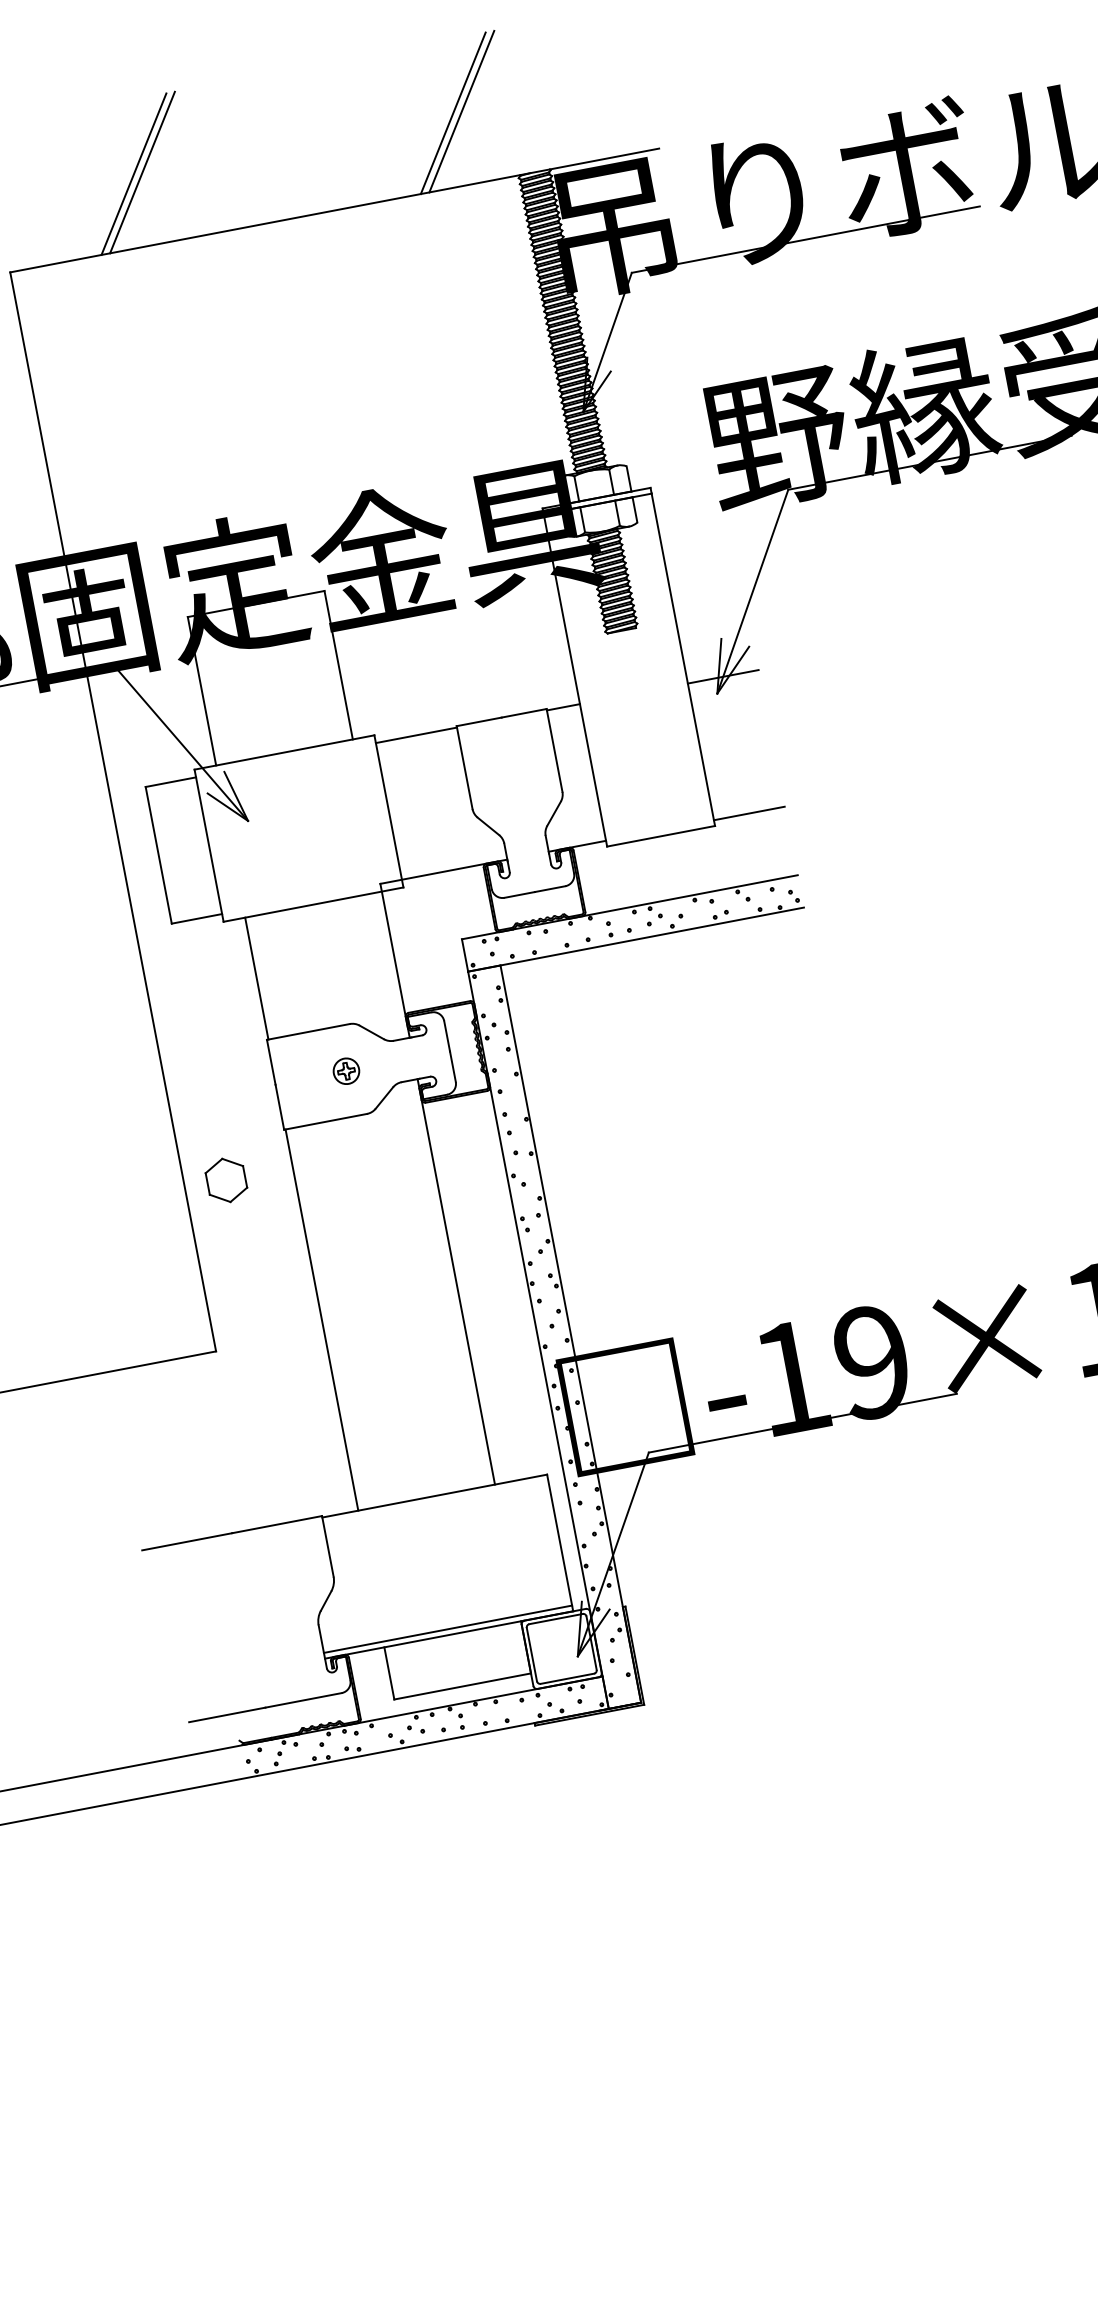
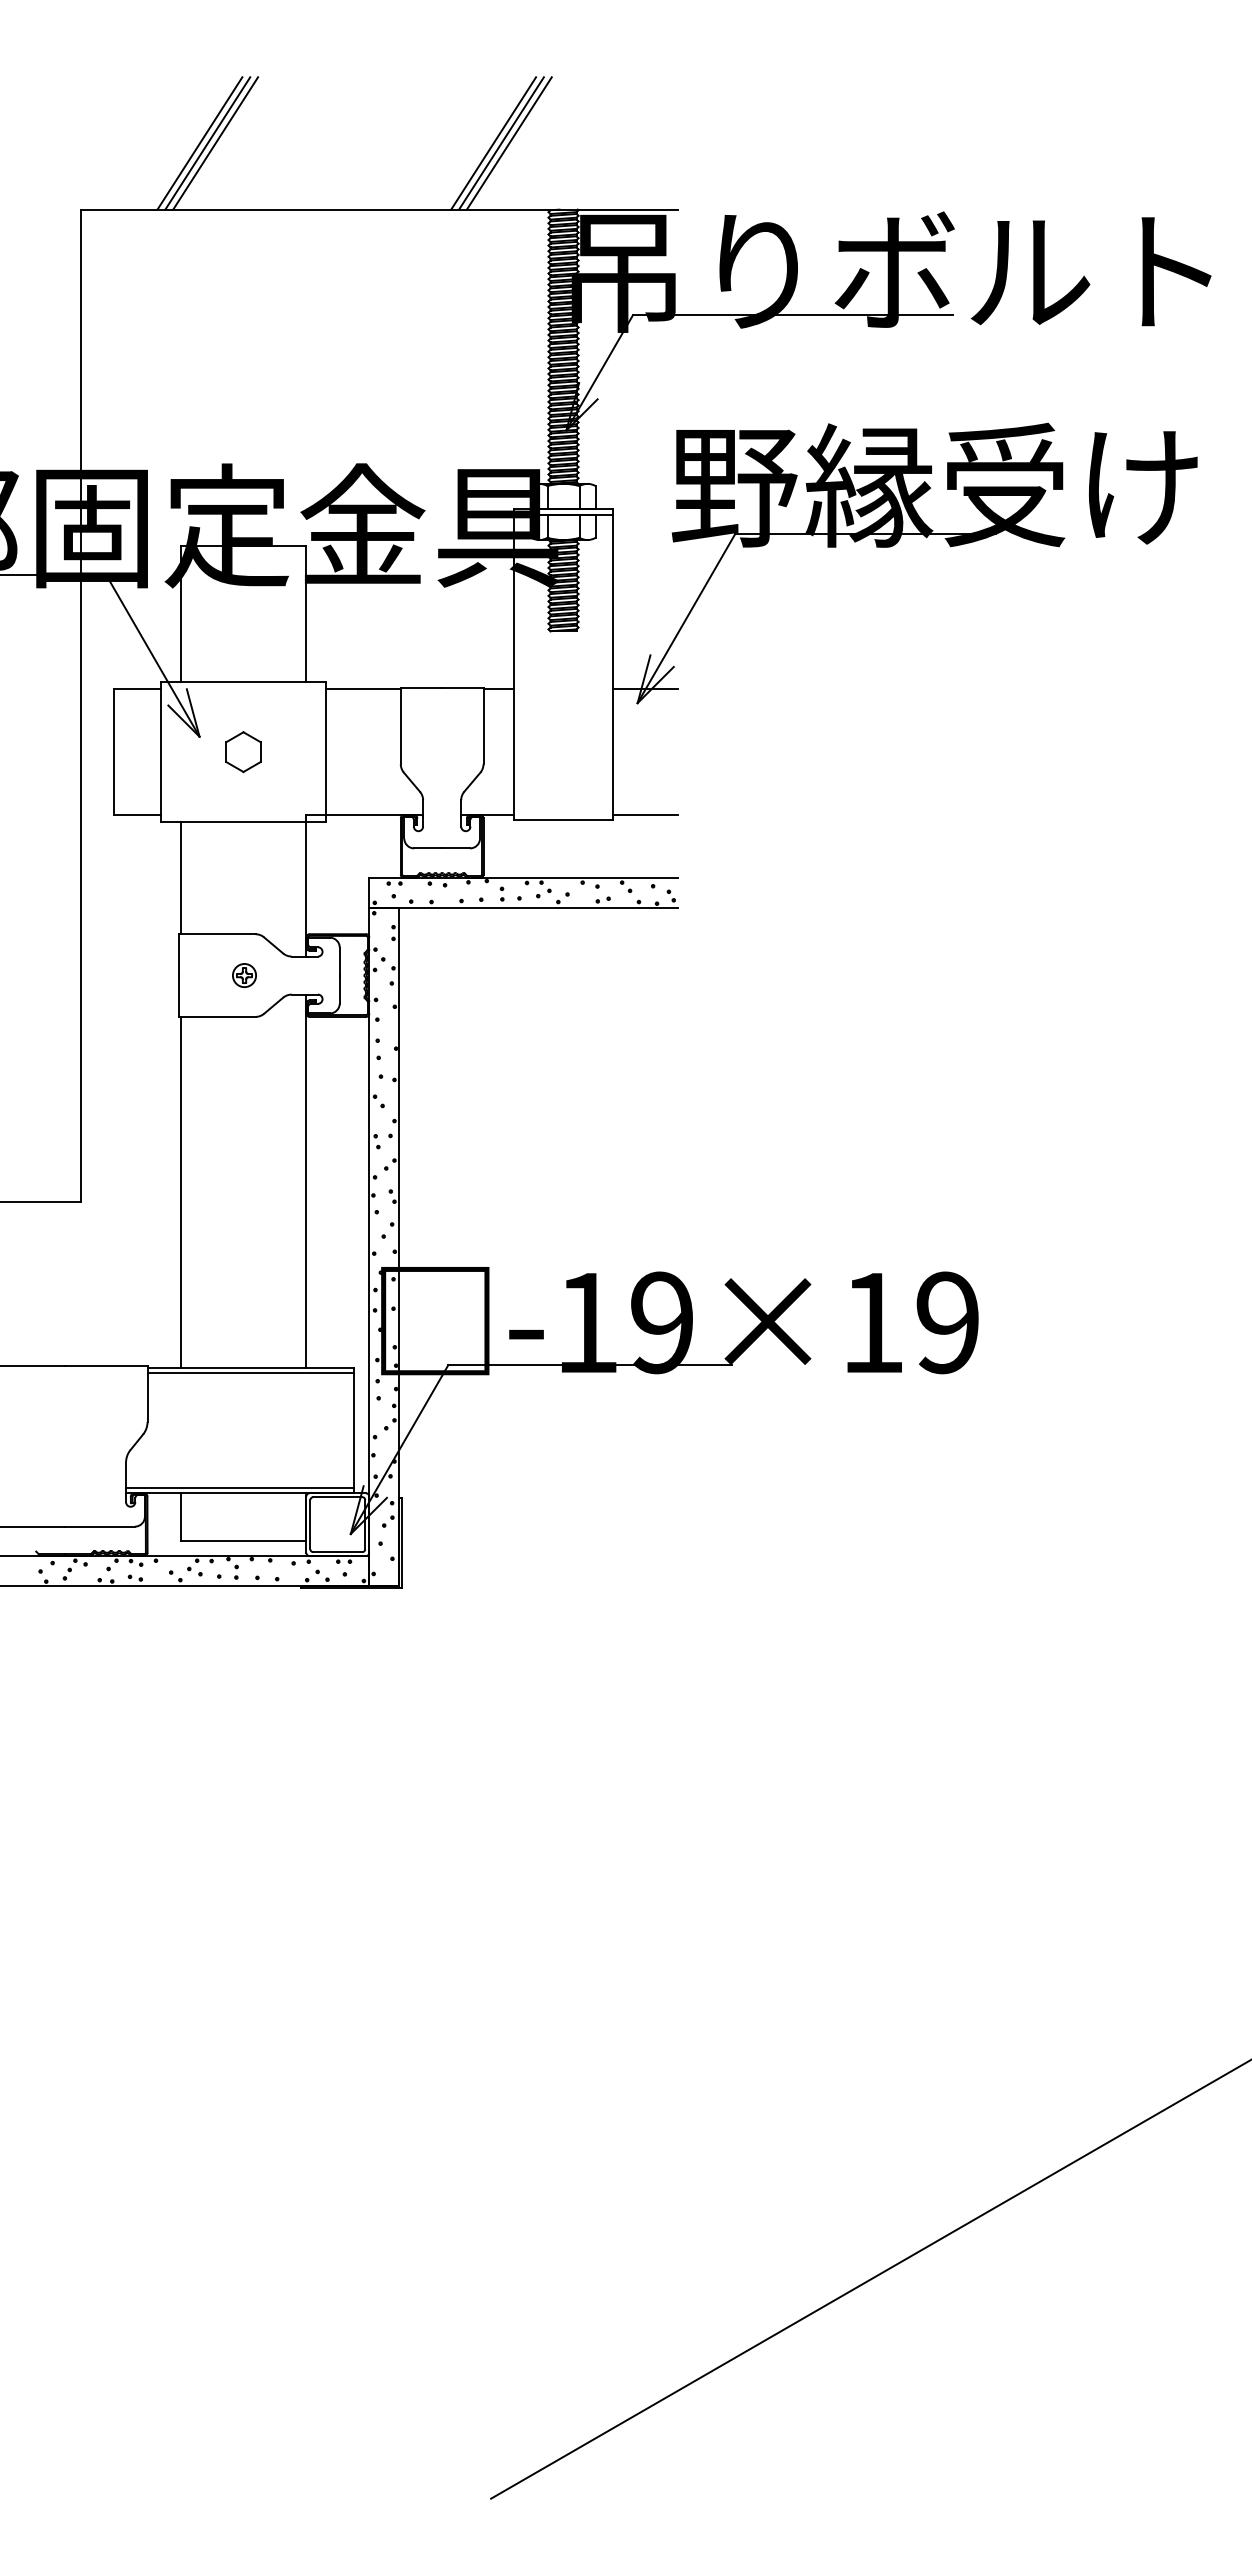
line: (444, 115) -> (493, 143), added
line: (124, 175) -> (199, 143), added
part: (226, 1180) -> (243, 752), moved
line: (435, 1501) -> (250, 1372), added

